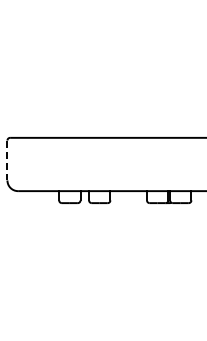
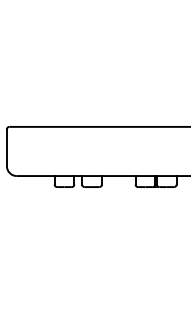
line: (7, 160) -> (6, 147), dashed -> solid

